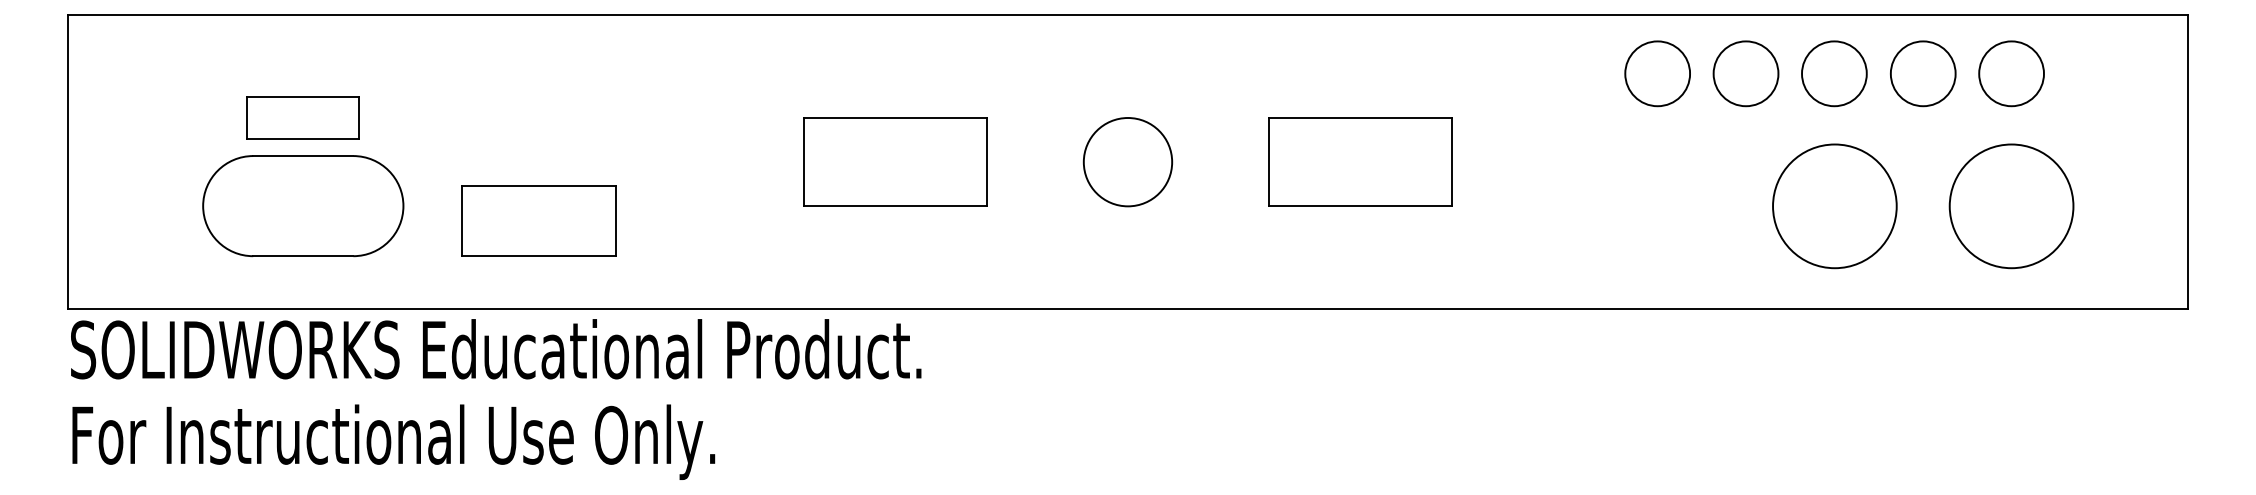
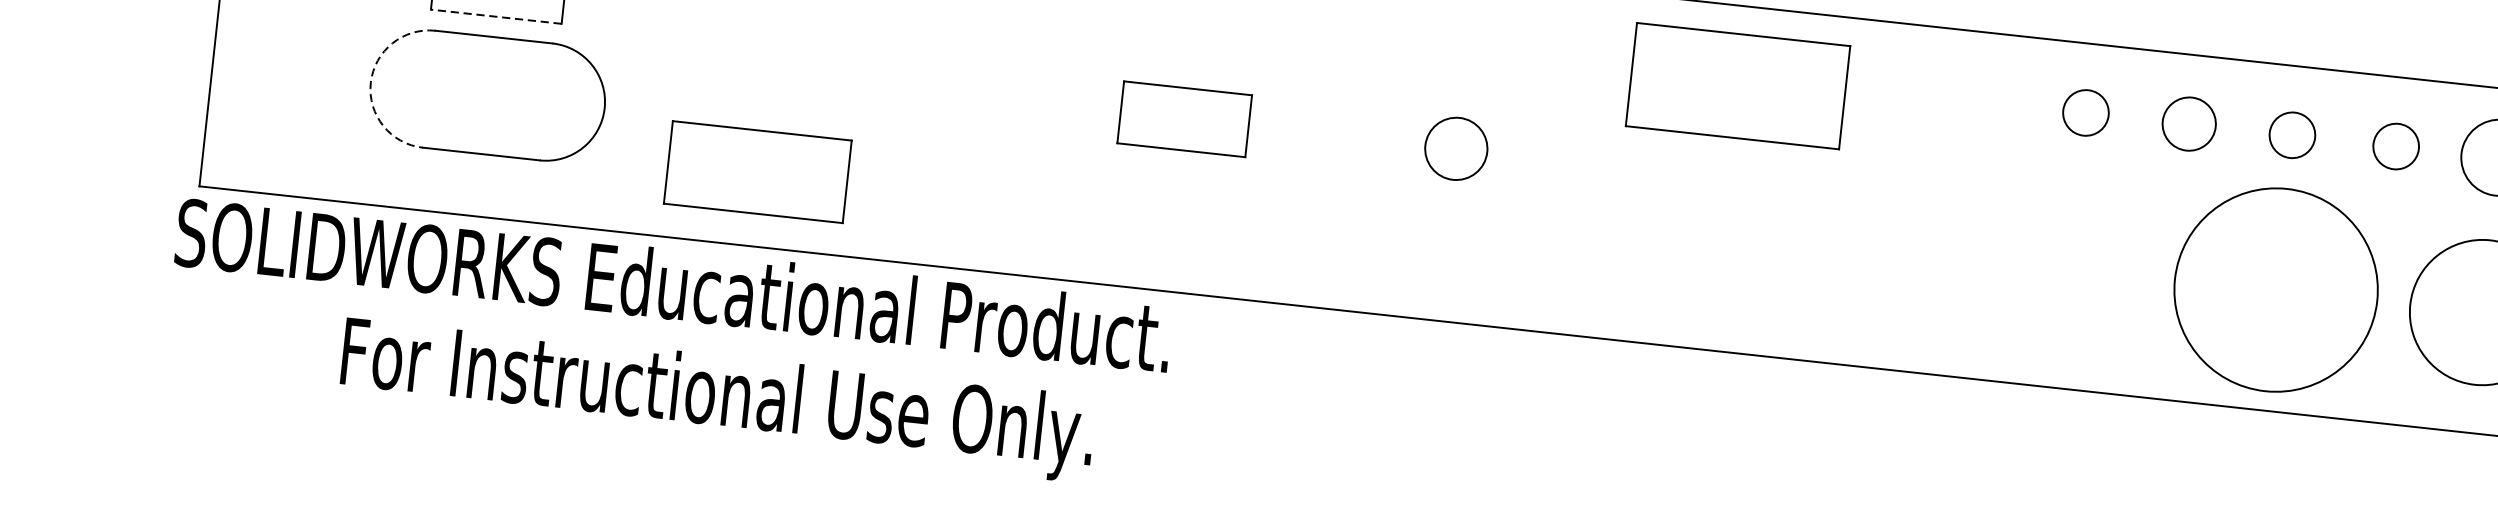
circle: (1657, 73) -> (2085, 112), size x0.6
circle: (1745, 73) -> (2188, 123), size x0.7
circle: (1834, 73) -> (2292, 134), size x0.6
circle: (1922, 73) -> (2395, 146), size x0.6
line: (303, 138) -> (496, 16), solid -> dashed
part: (895, 161) -> (1184, 118), size x0.6
part: (1360, 161) -> (1737, 85), moved
circle: (1127, 162) -> (1455, 149), size x0.6
arc: (203, 206) -> (371, 83), solid -> dashed
circle: (1834, 206) -> (2275, 290), size x1.4
part: (538, 220) -> (757, 171), moved
text: (496, 349) -> (674, 285), moved
text: (393, 441) -> (717, 398), moved

